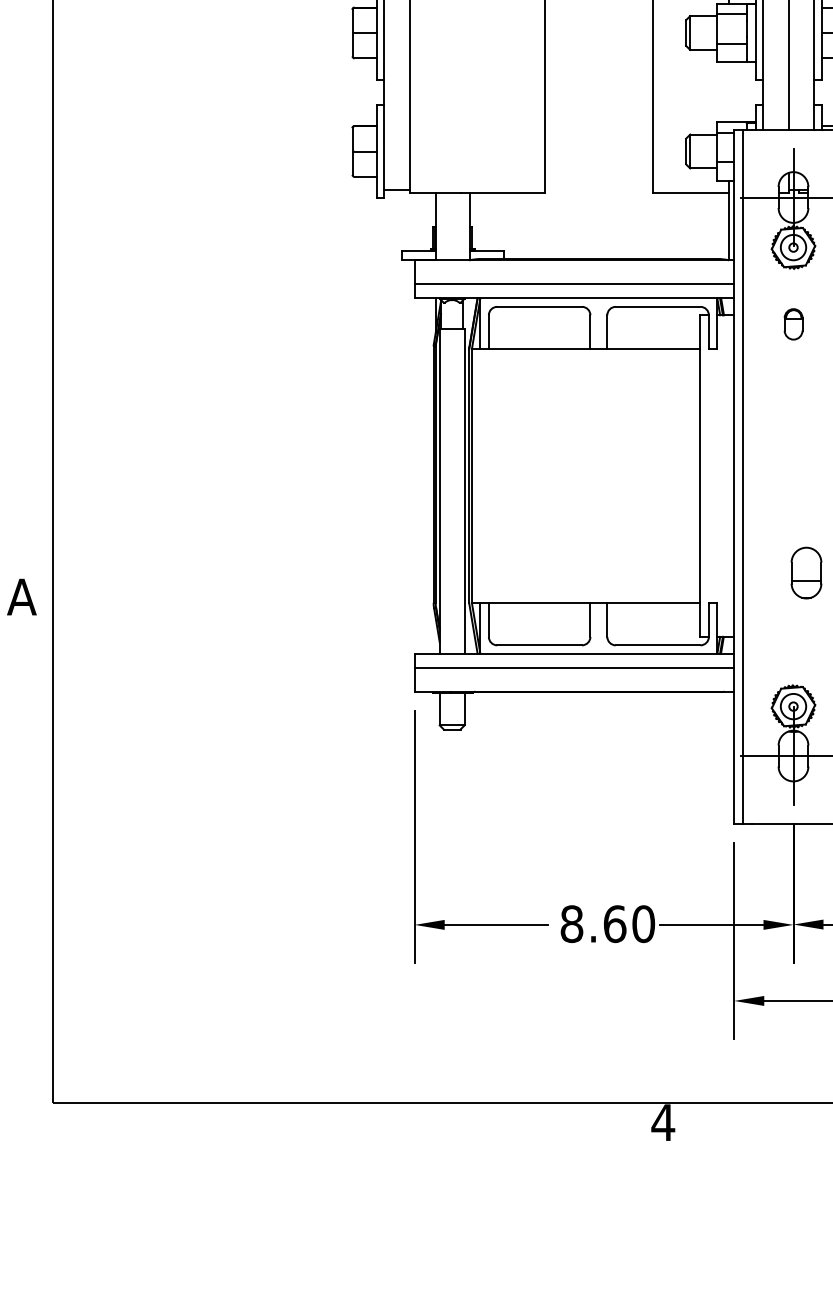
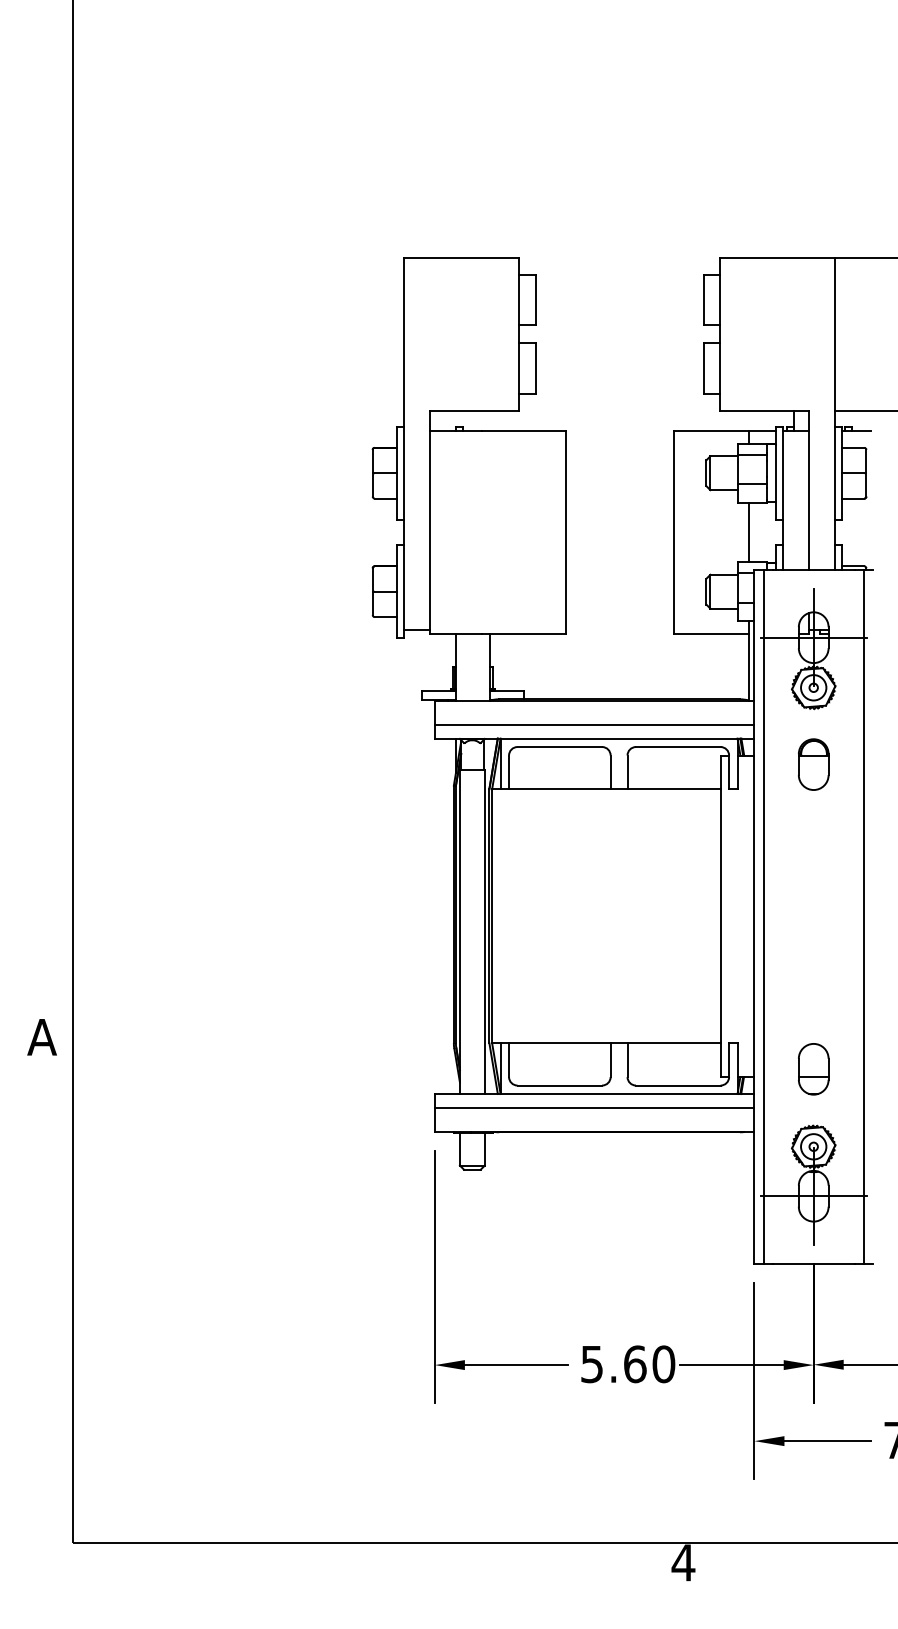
line: (729, 92) -> (749, 532), added
part: (793, 324) -> (813, 764), size x1.67
part: (806, 573) -> (813, 1069), moved
text: (572, 924) -> (592, 1364), 8.60 -> 5.60

